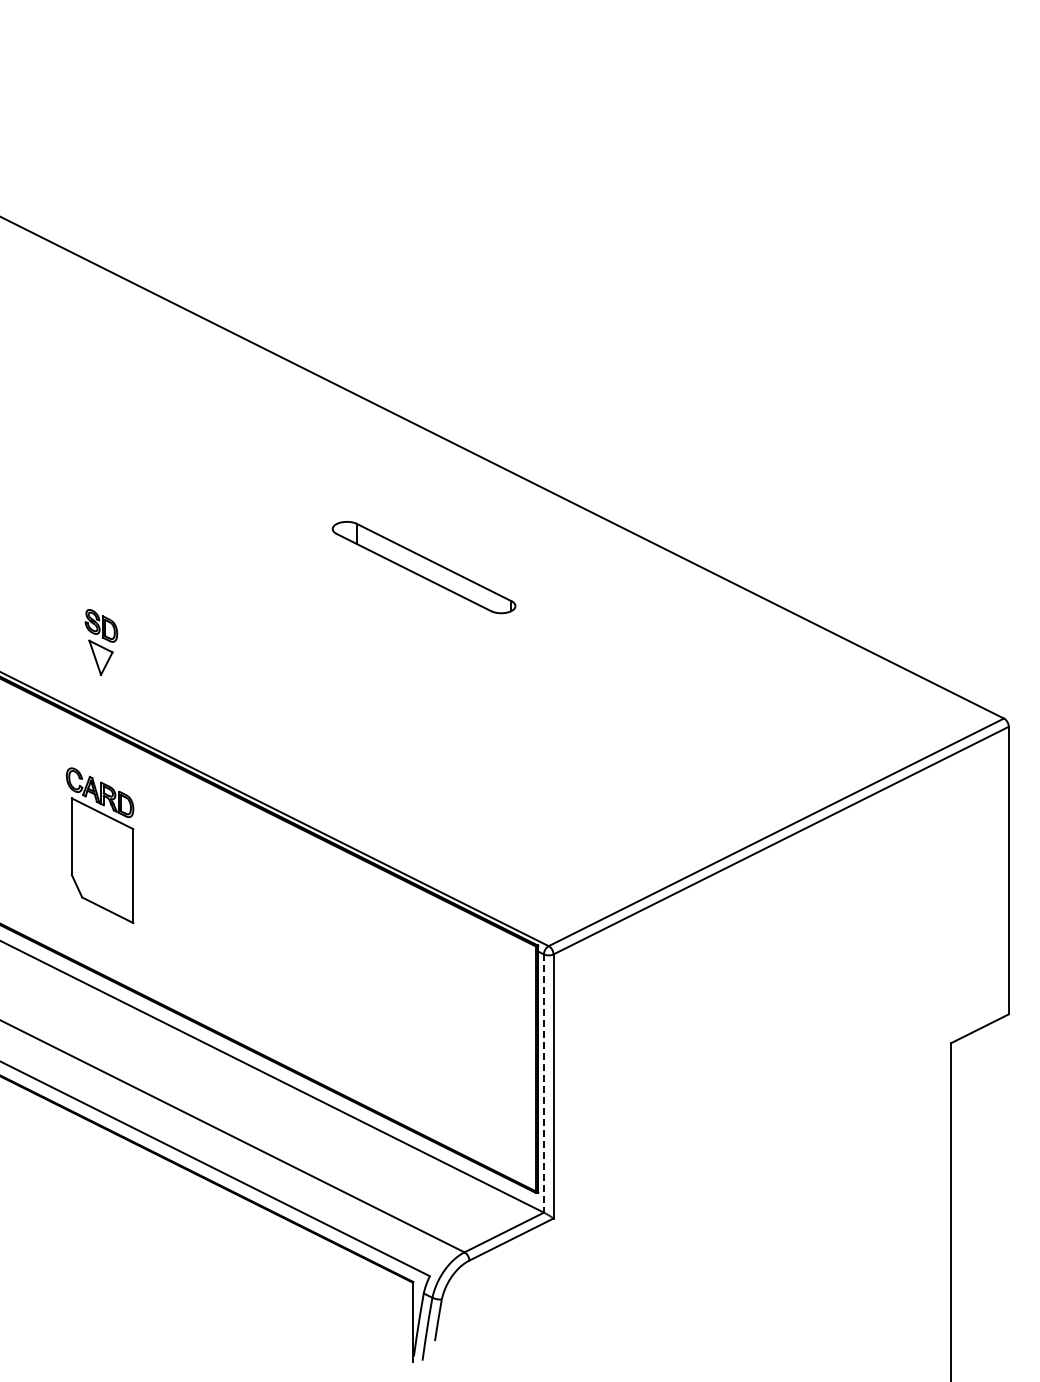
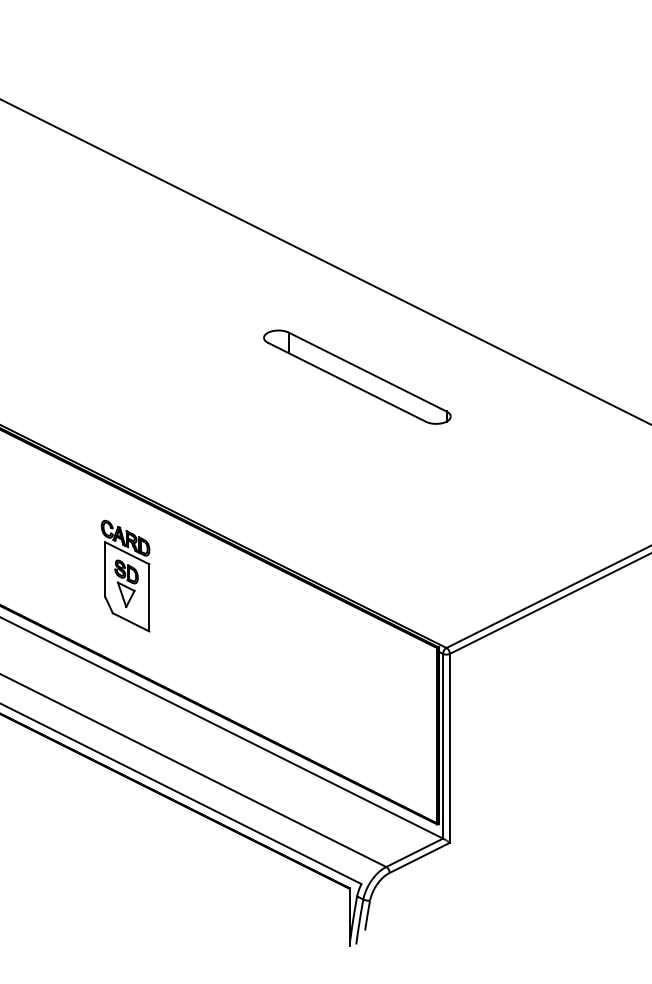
part: (423, 567) -> (356, 377), size x1.43
part: (101, 642) -> (126, 583), moved
line: (543, 1084) -> (442, 746), dashed -> solid

